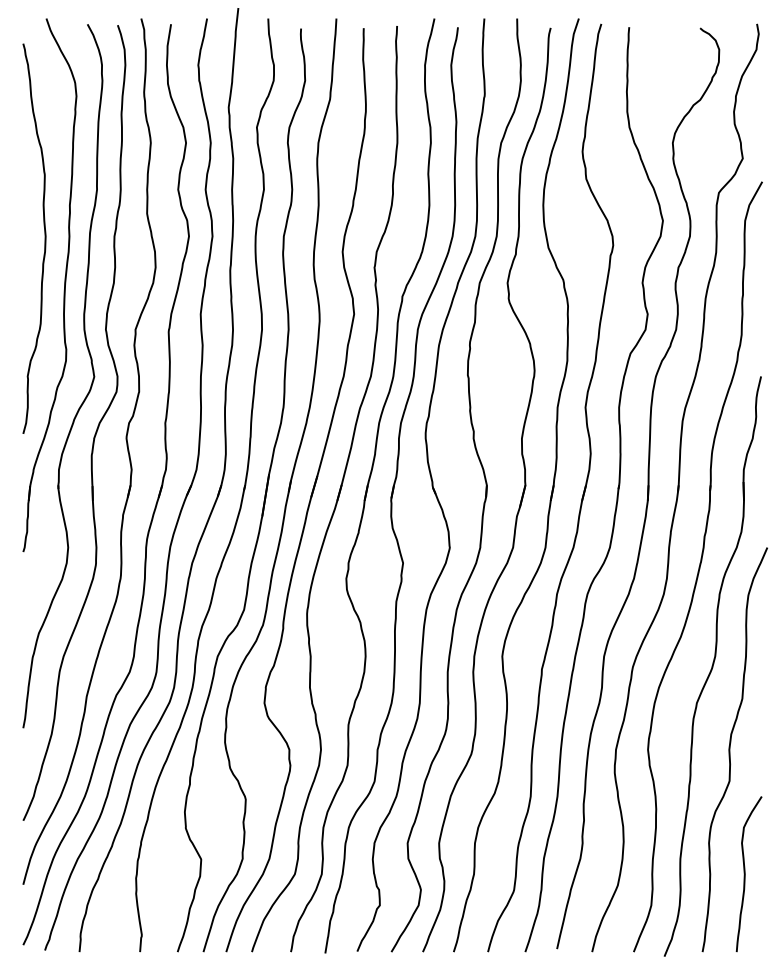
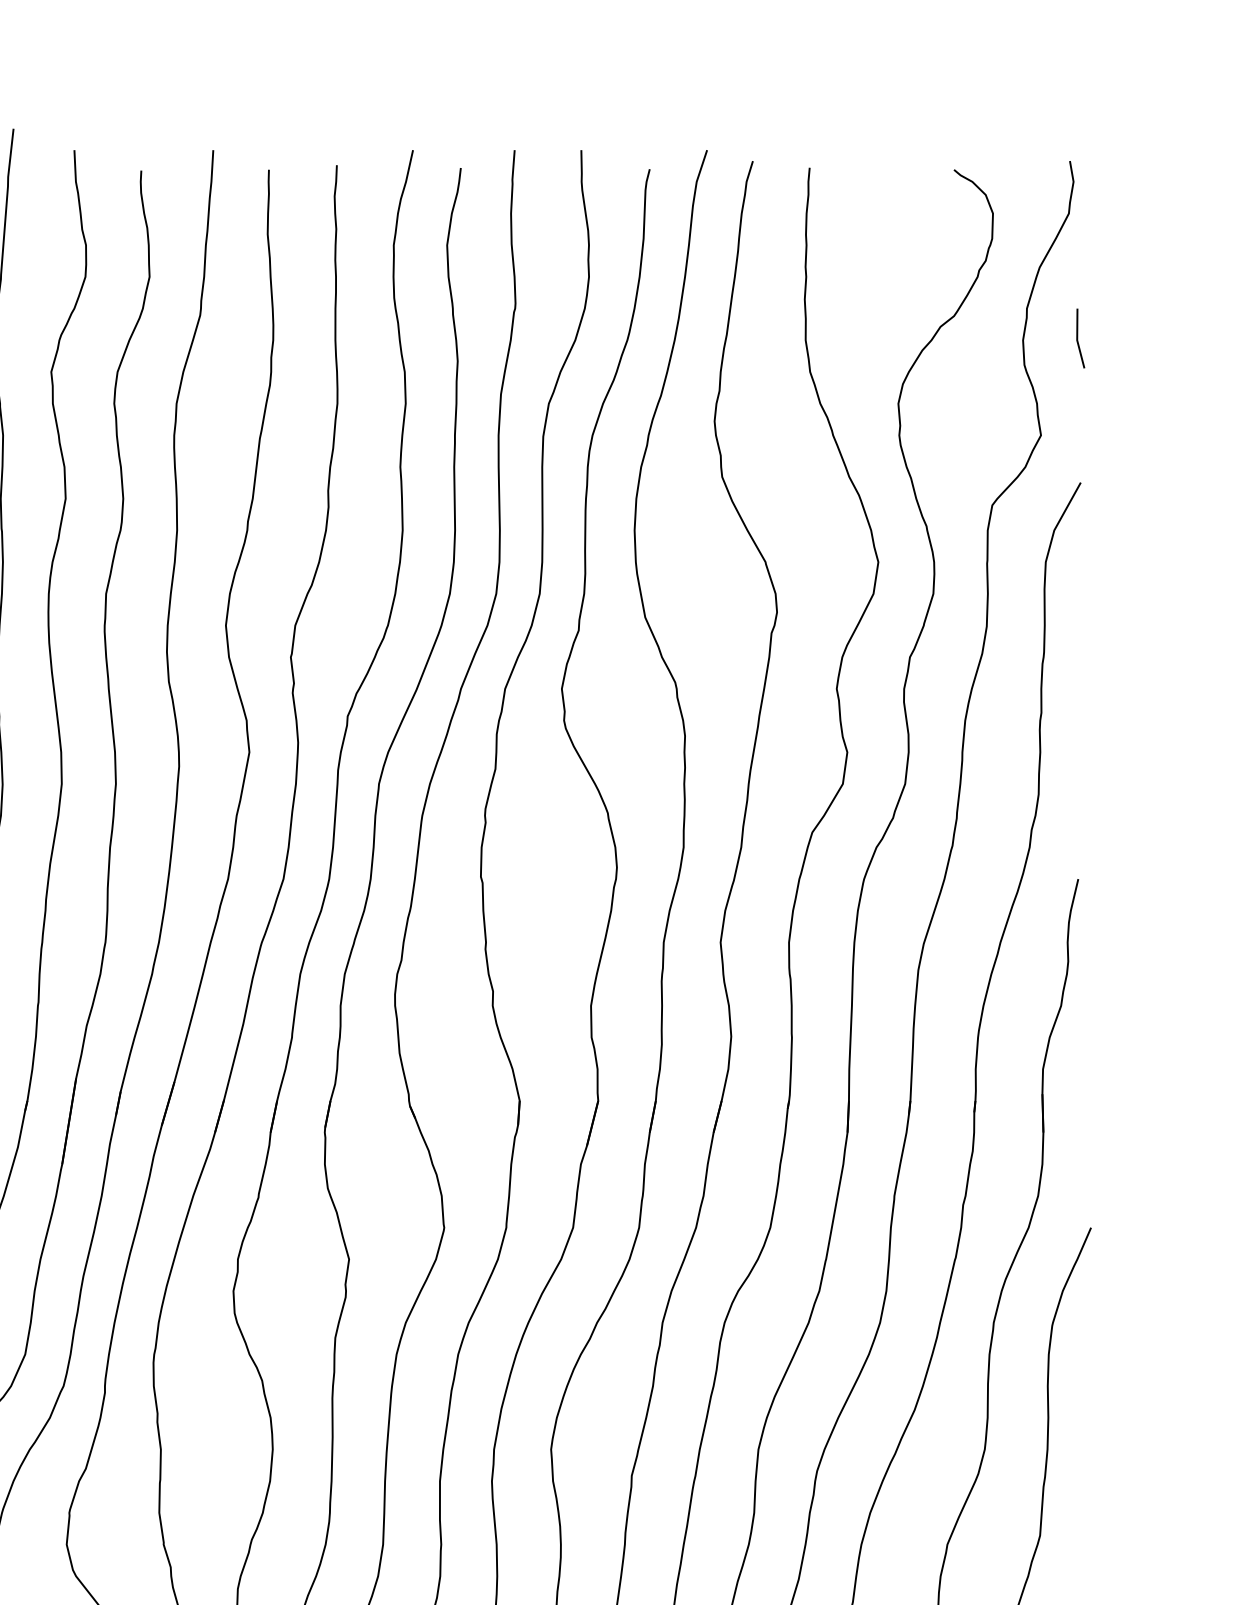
line: (761, 110) -> (1079, 337), added

